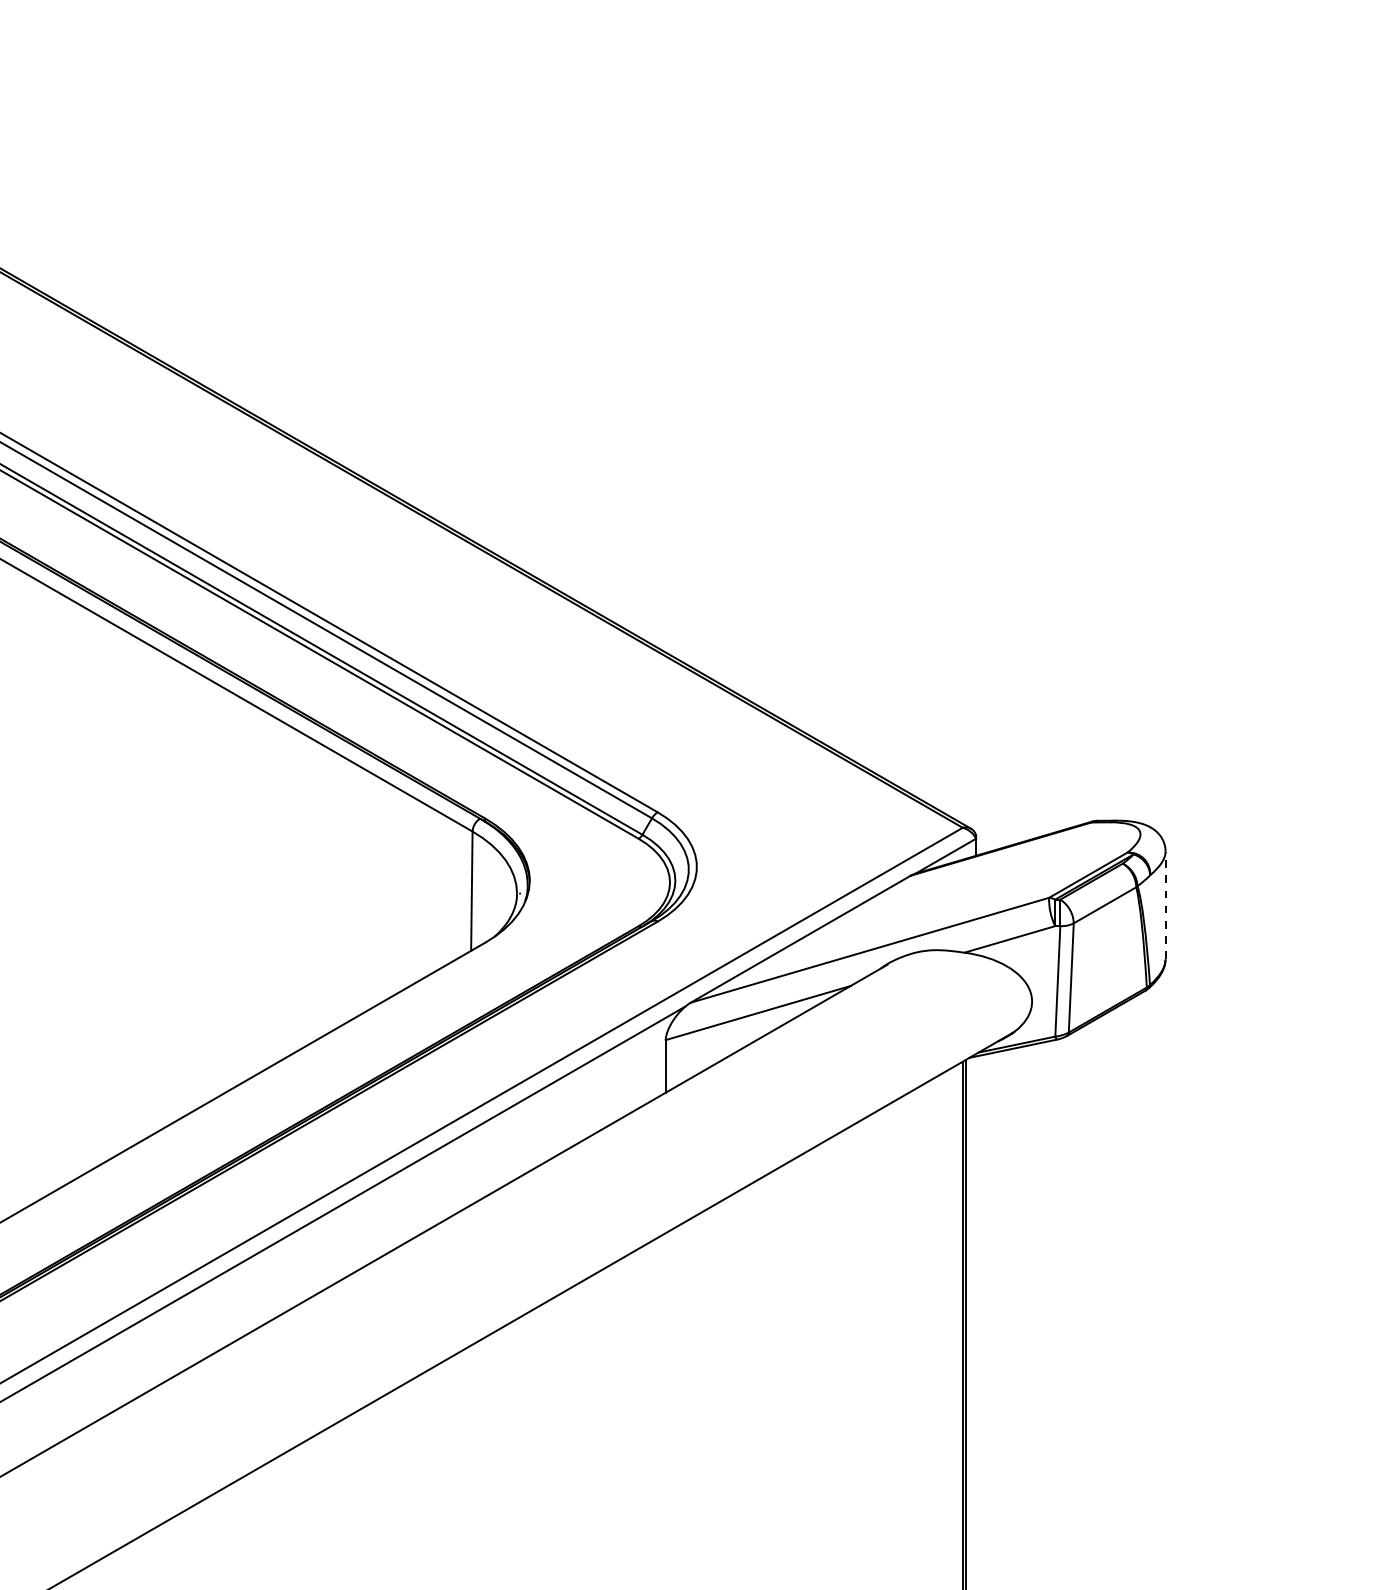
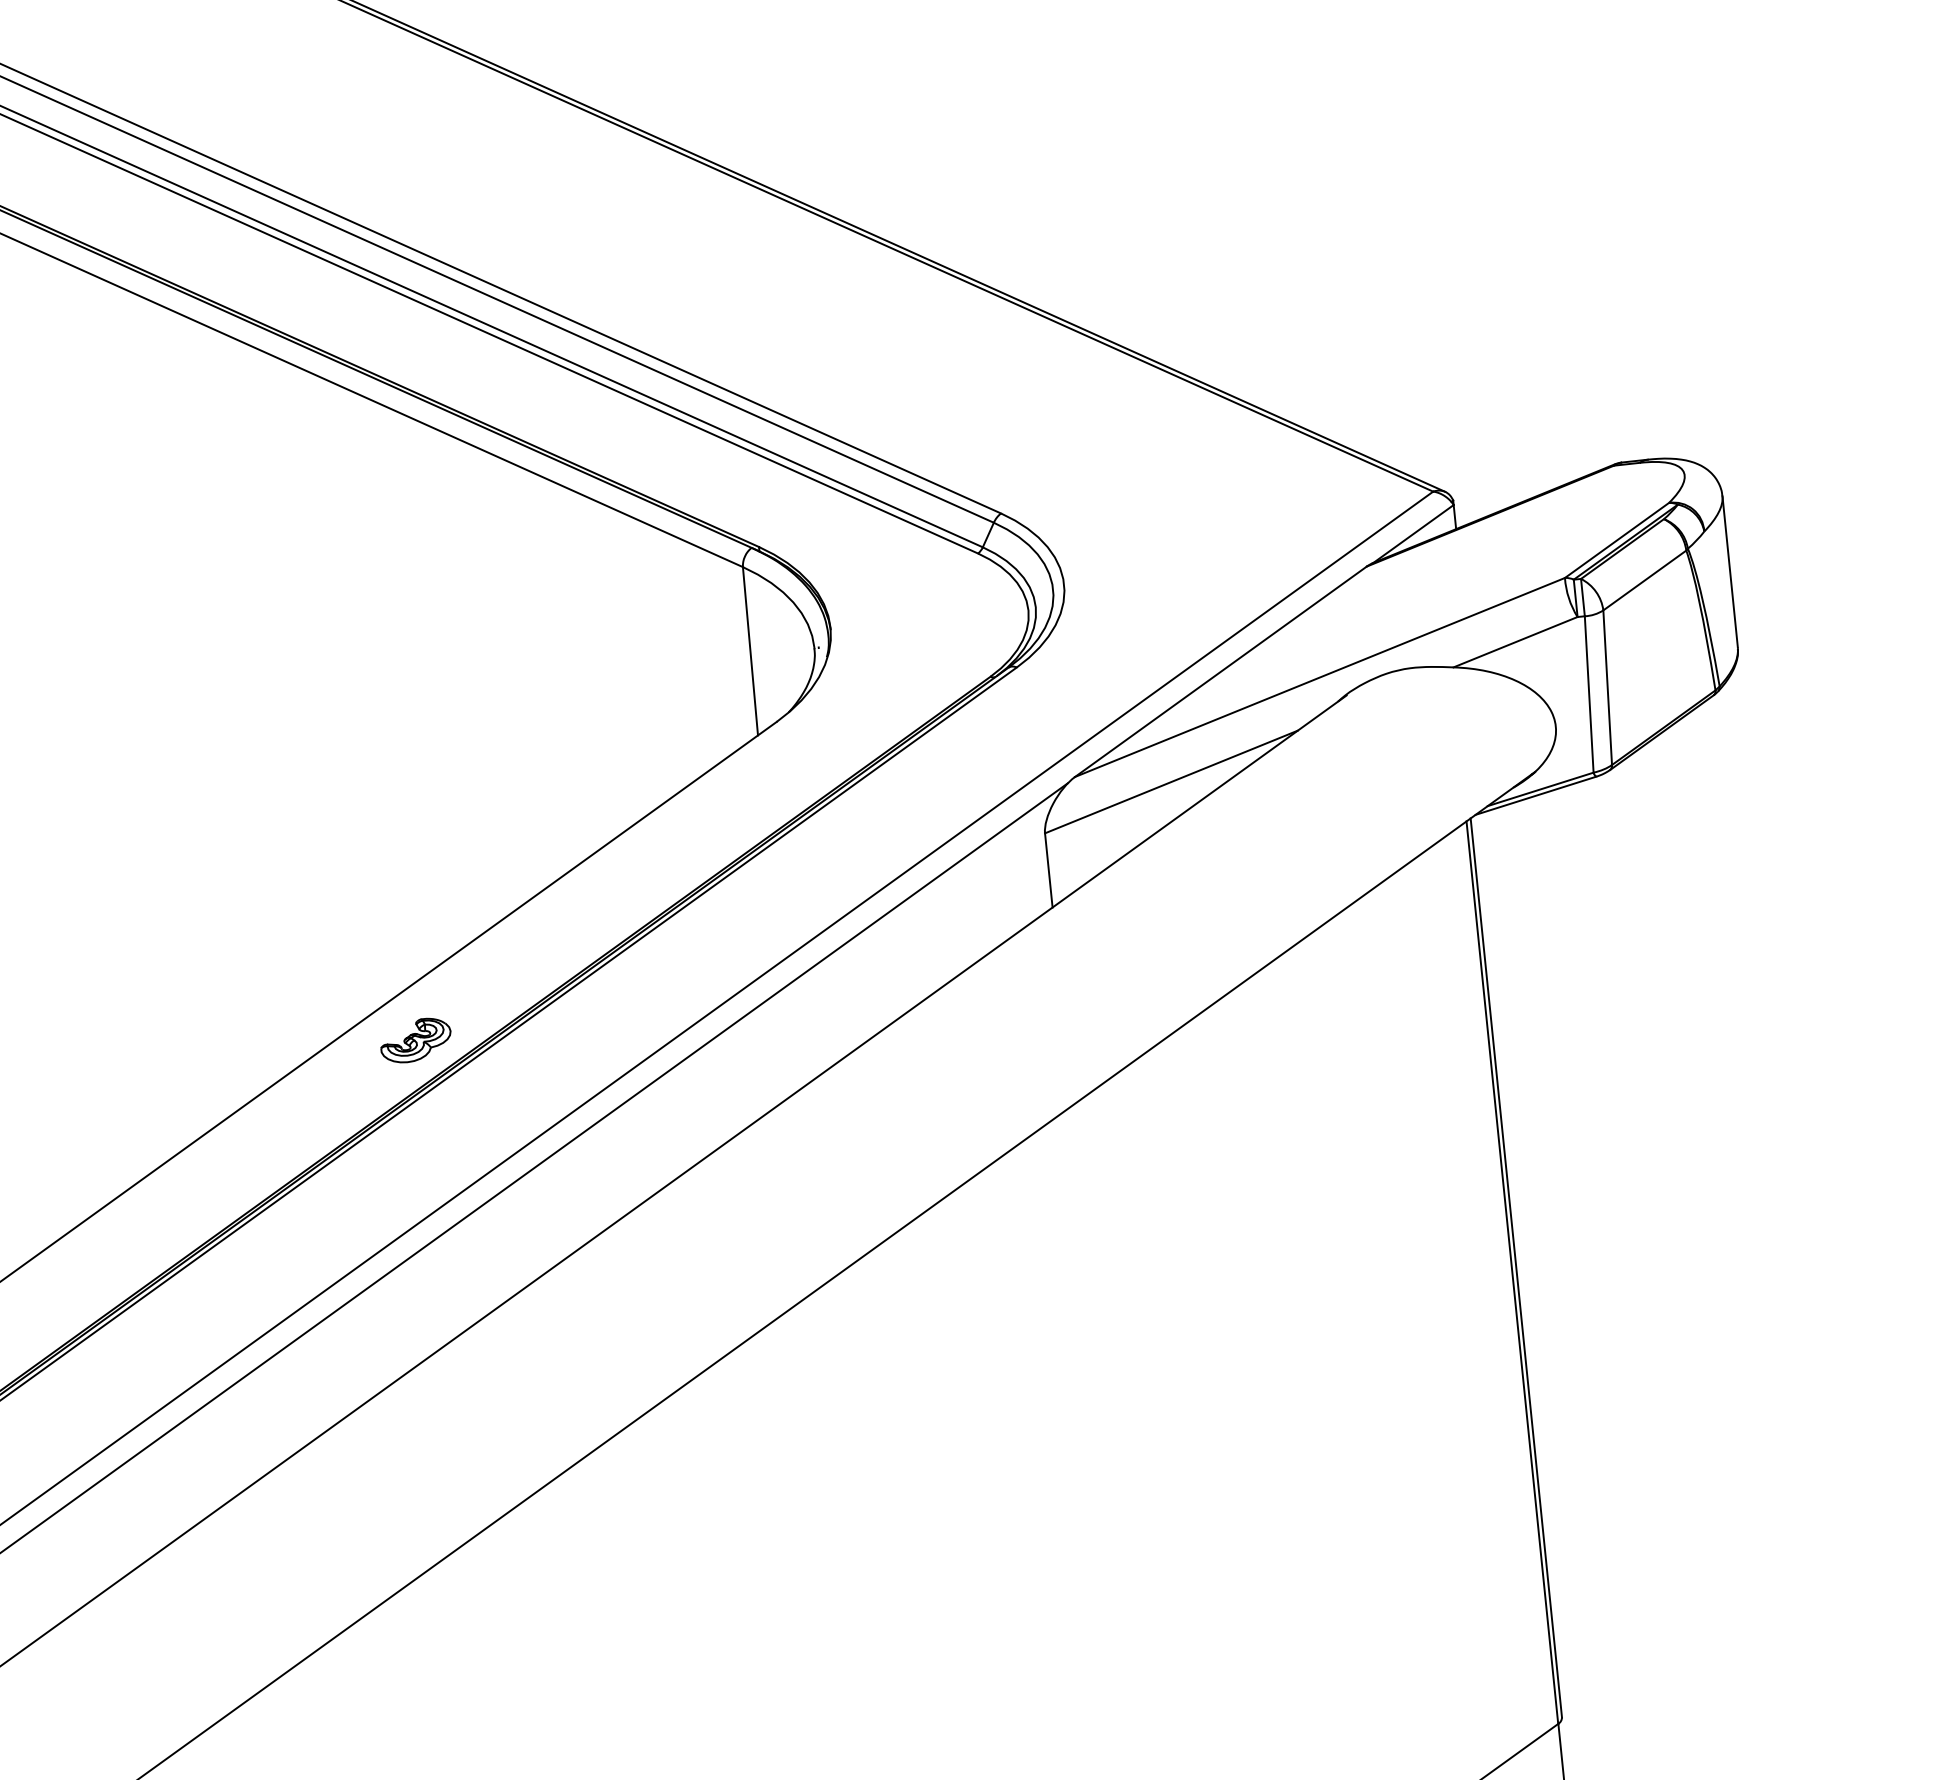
line: (1165, 905) -> (1730, 572), dashed -> solid
part: (208, 1140) -> (414, 1040), added

